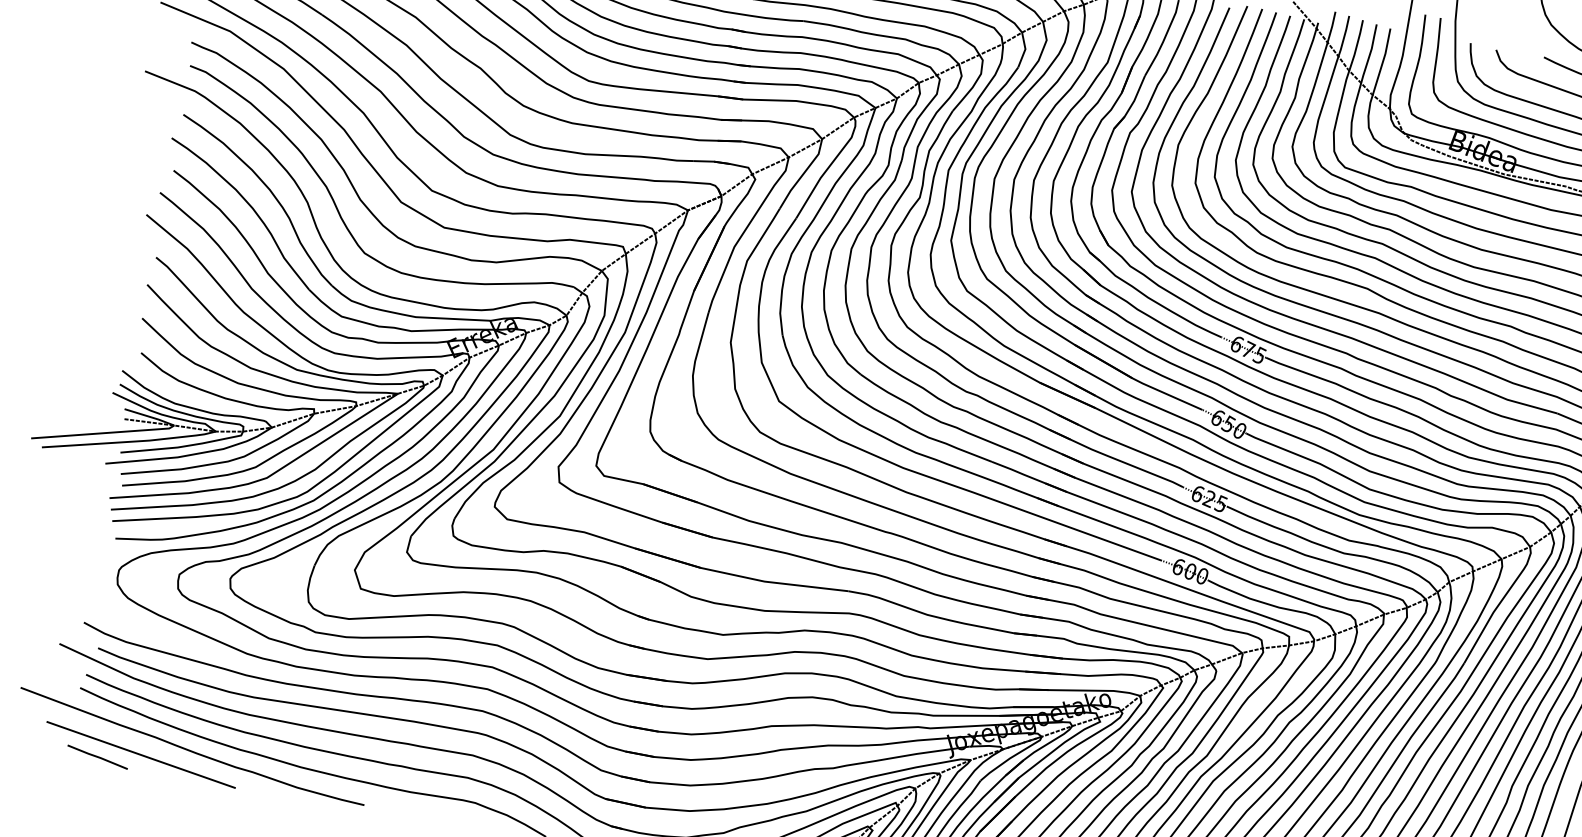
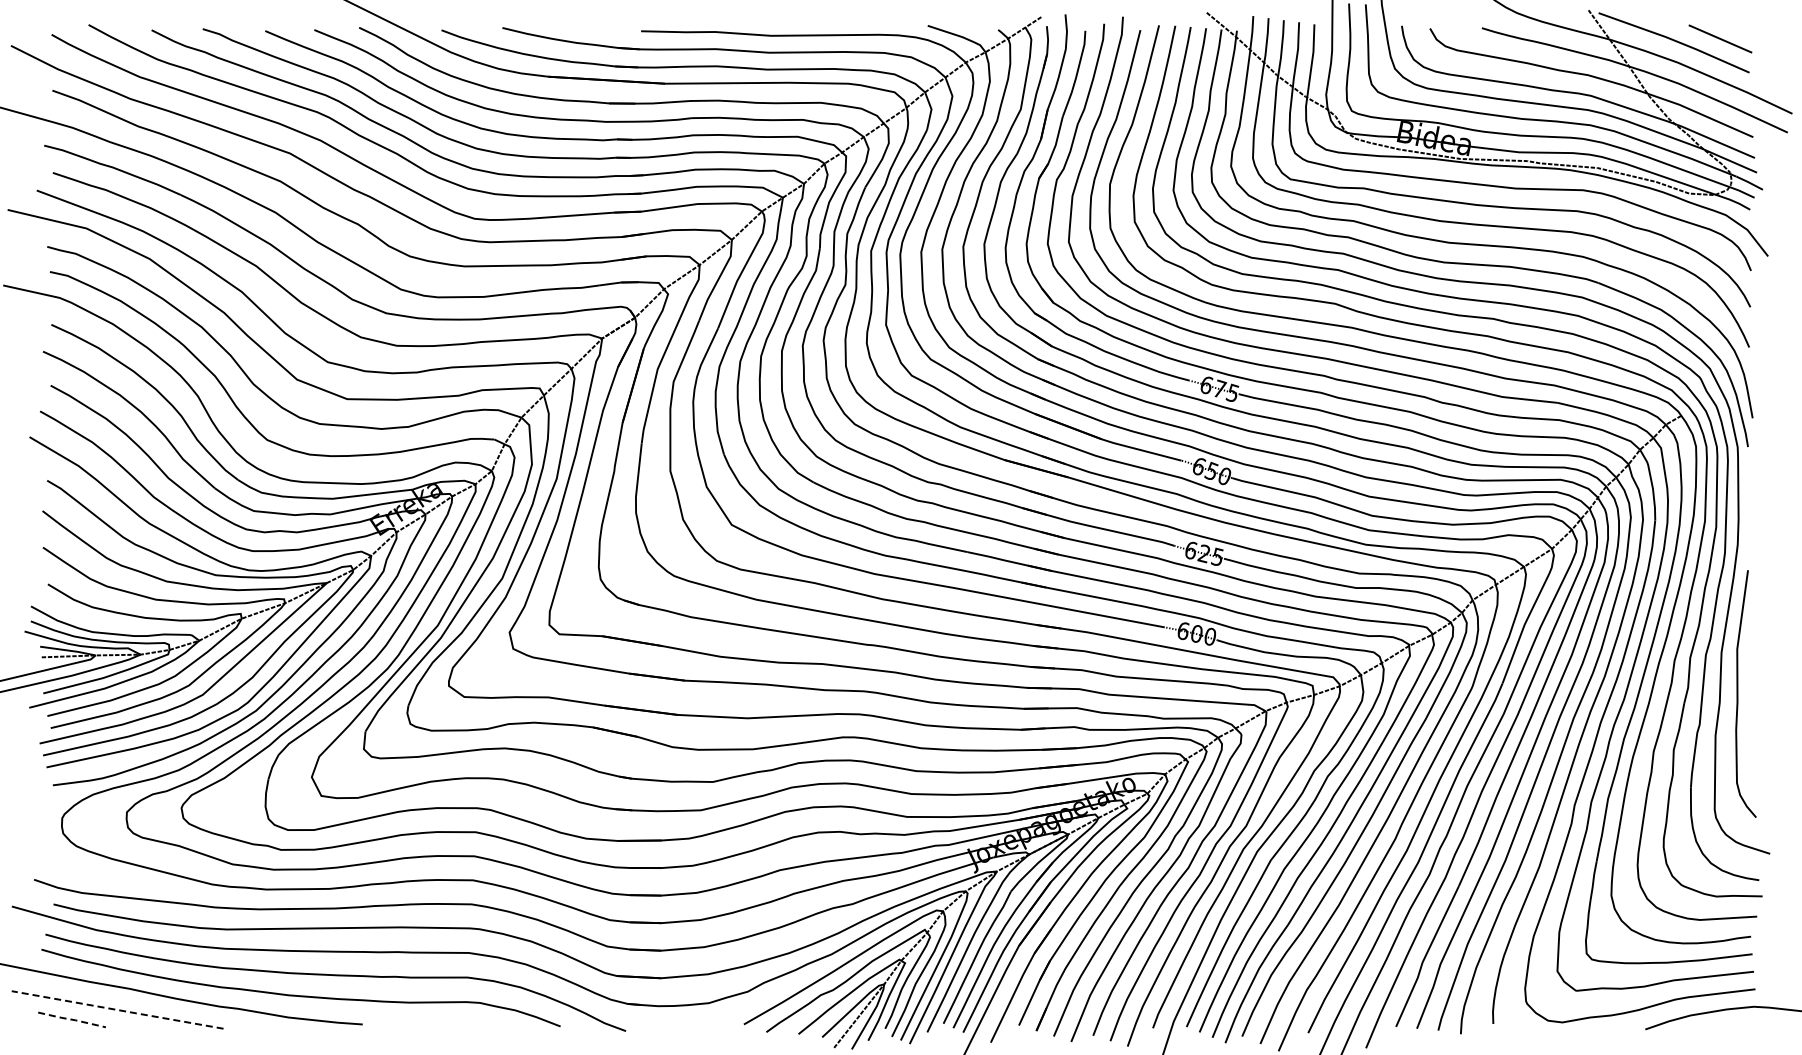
line: (140, 755) -> (117, 1010), solid -> dashed
line: (98, 756) -> (72, 1019), solid -> dashed

